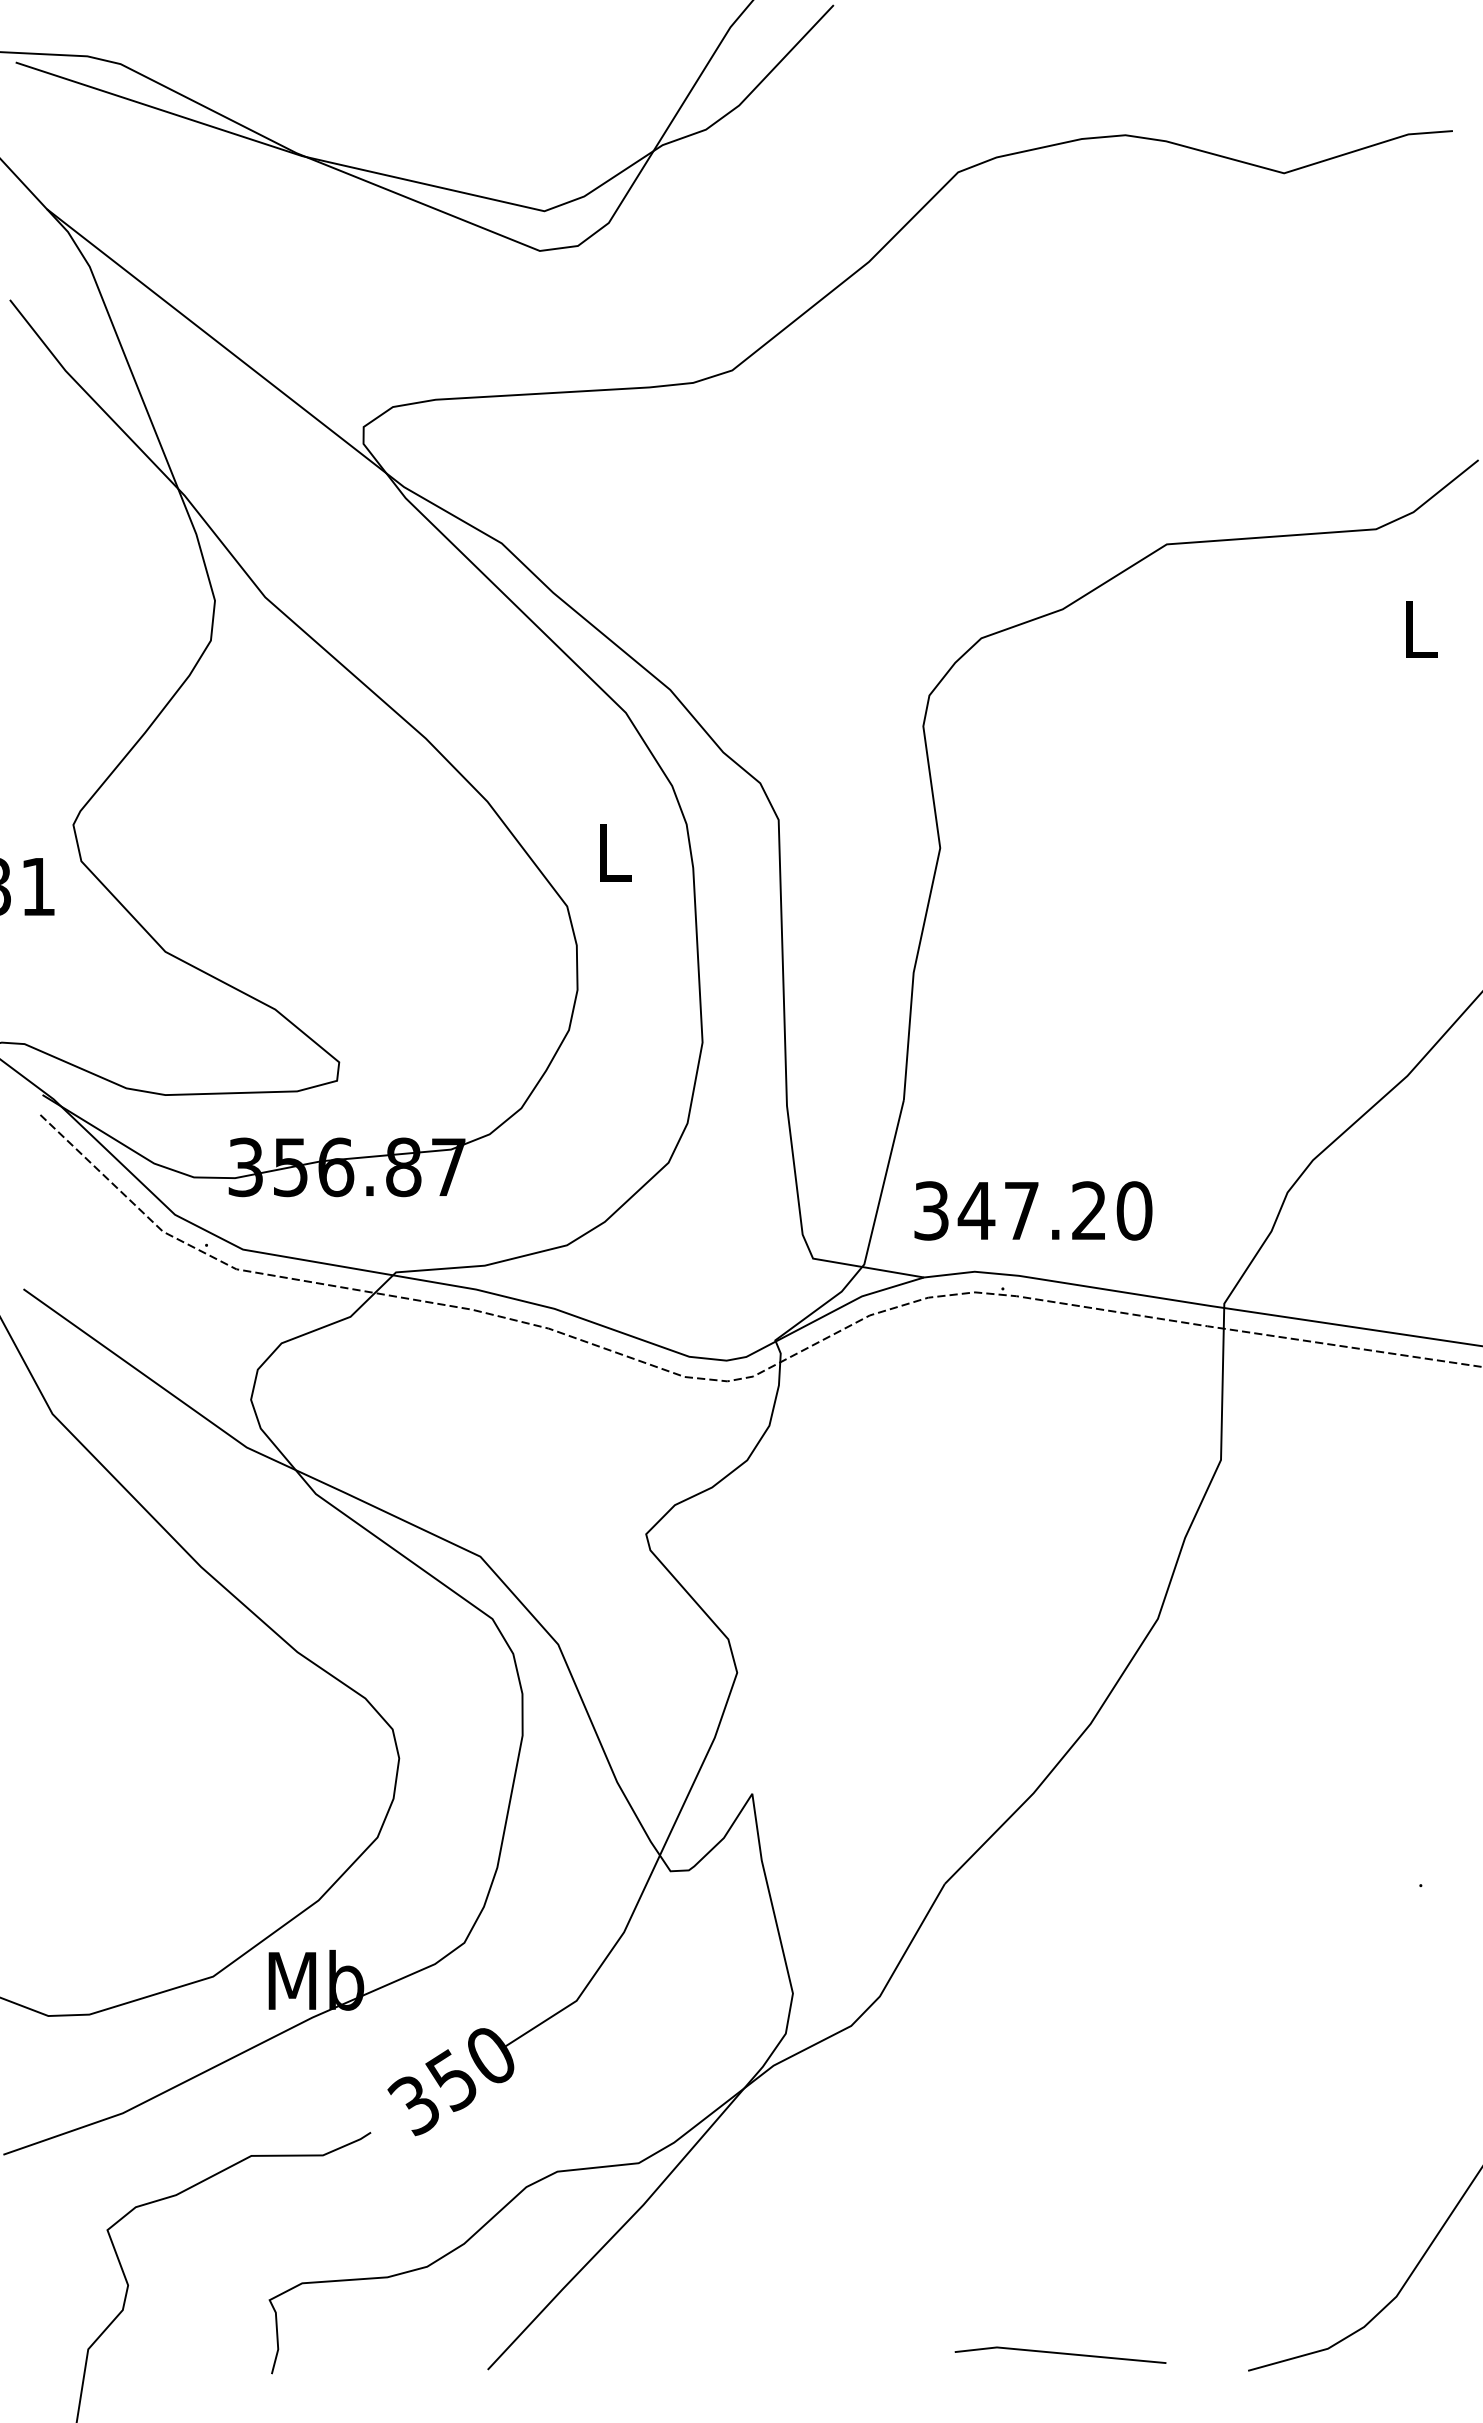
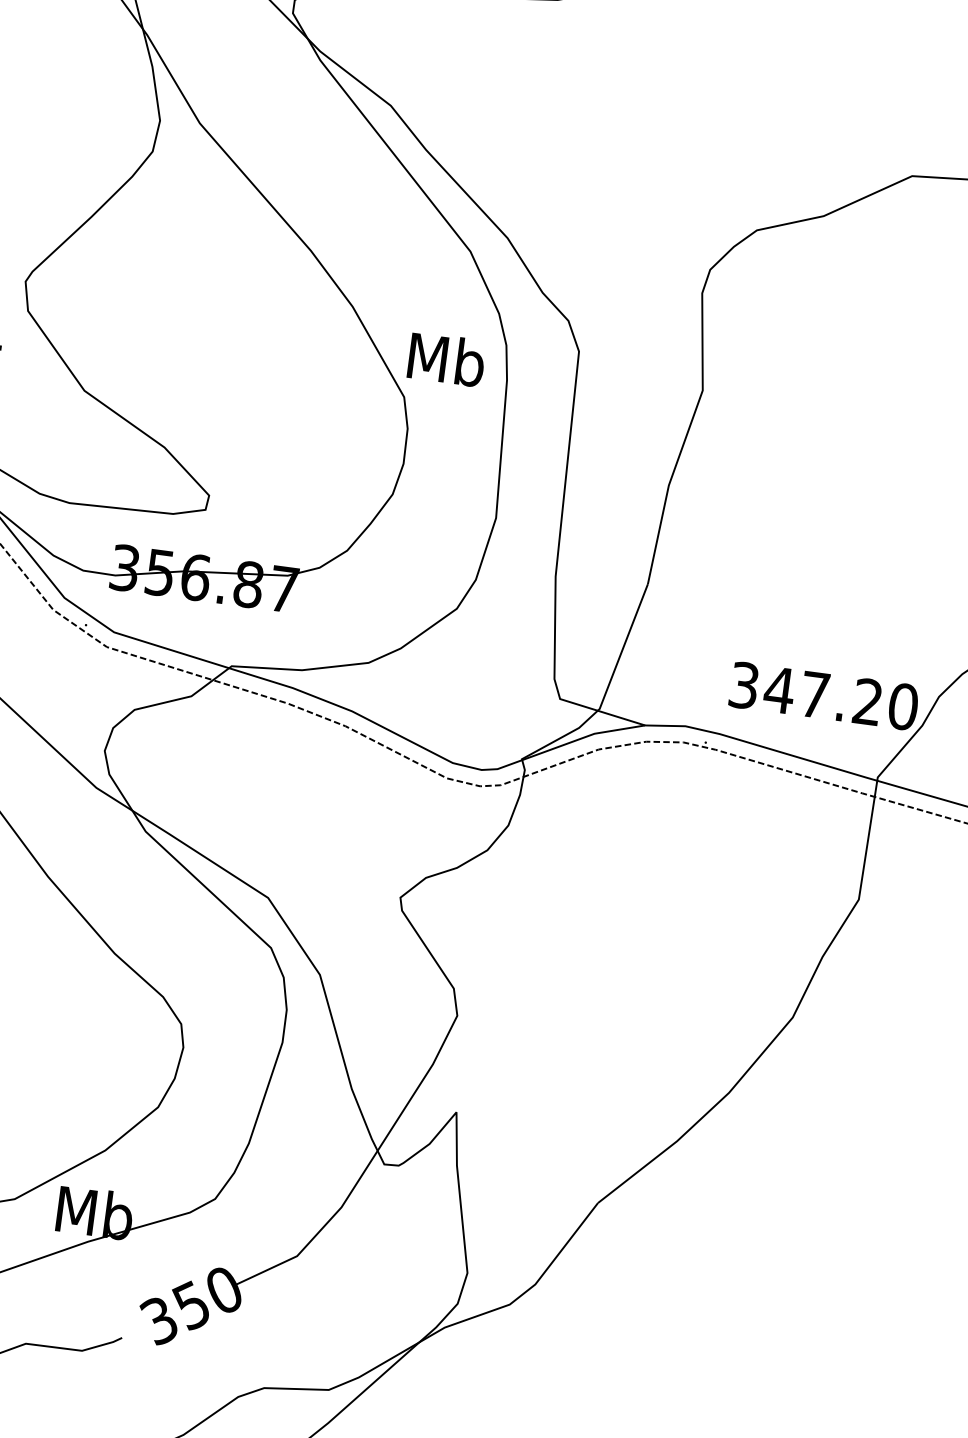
text: (613, 851) -> (446, 359), L -> Mb
text: (1033, 1210) -> (824, 695), moved

